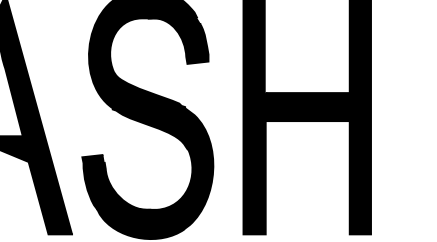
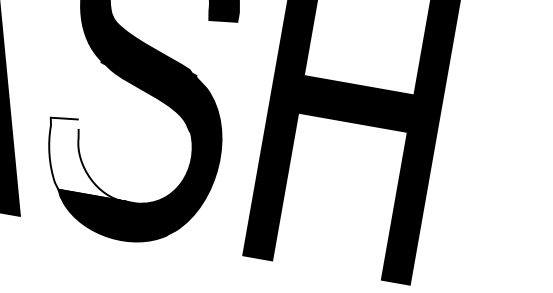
fill: (116, 181) -> (89, 157), removed

